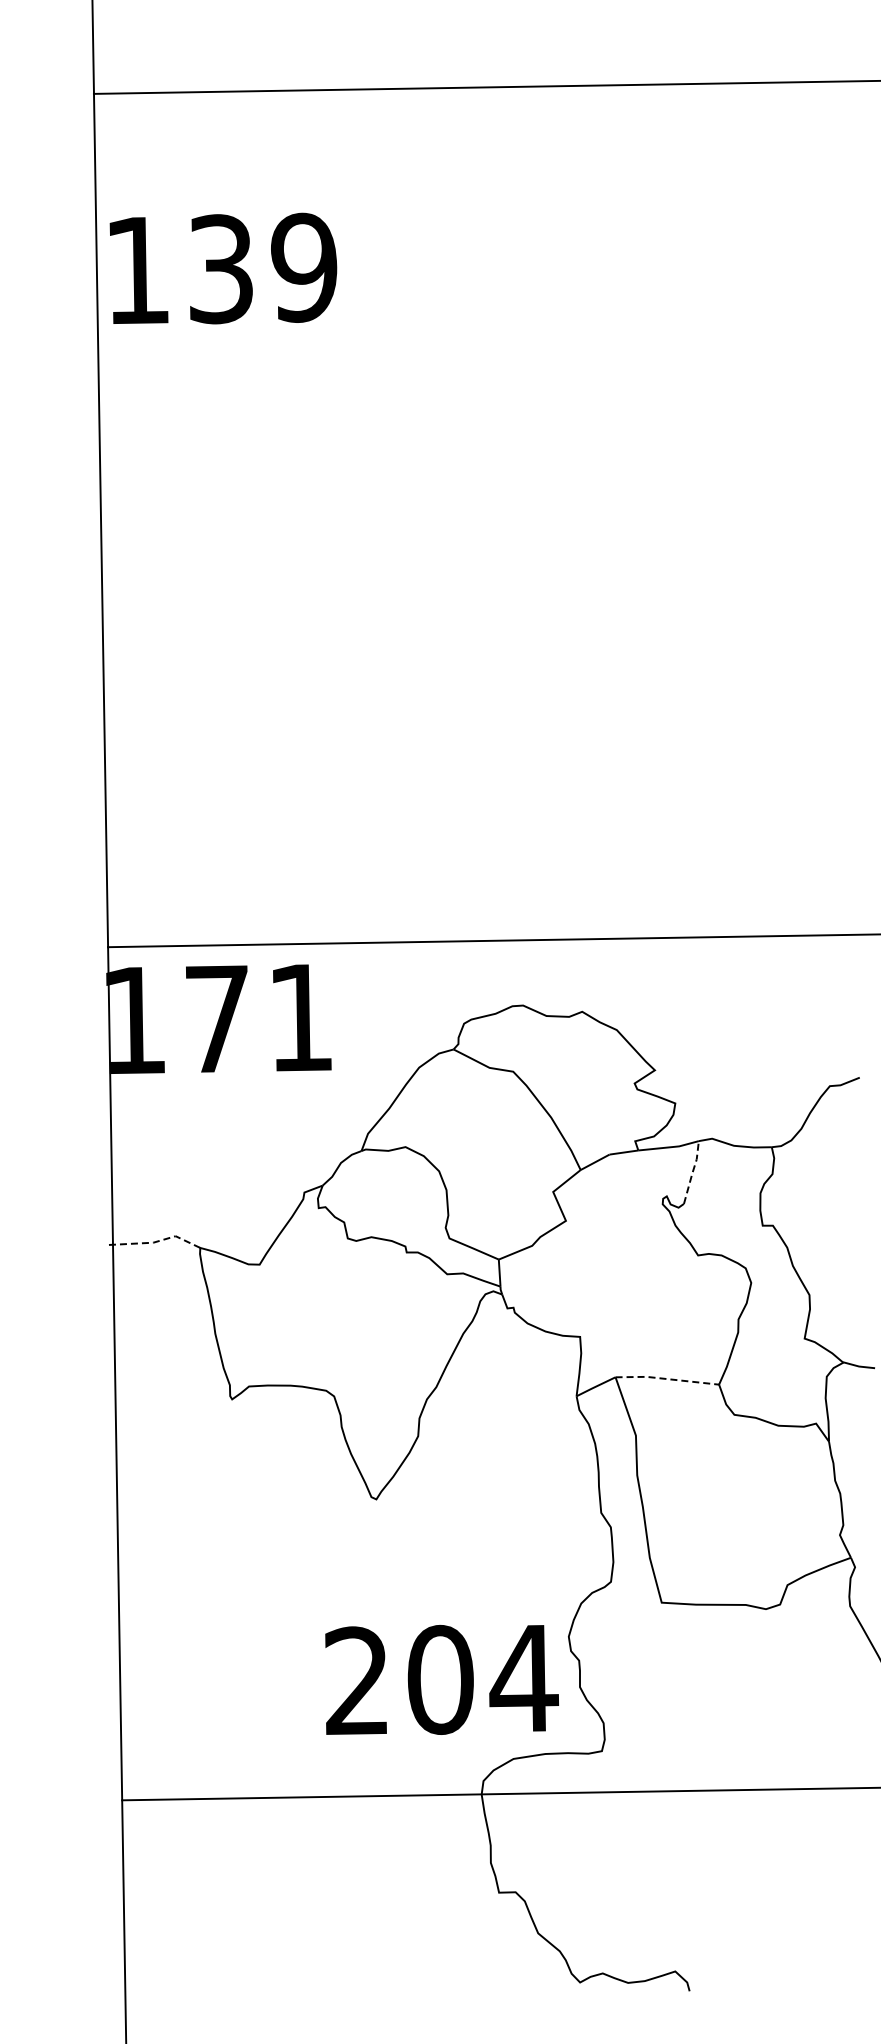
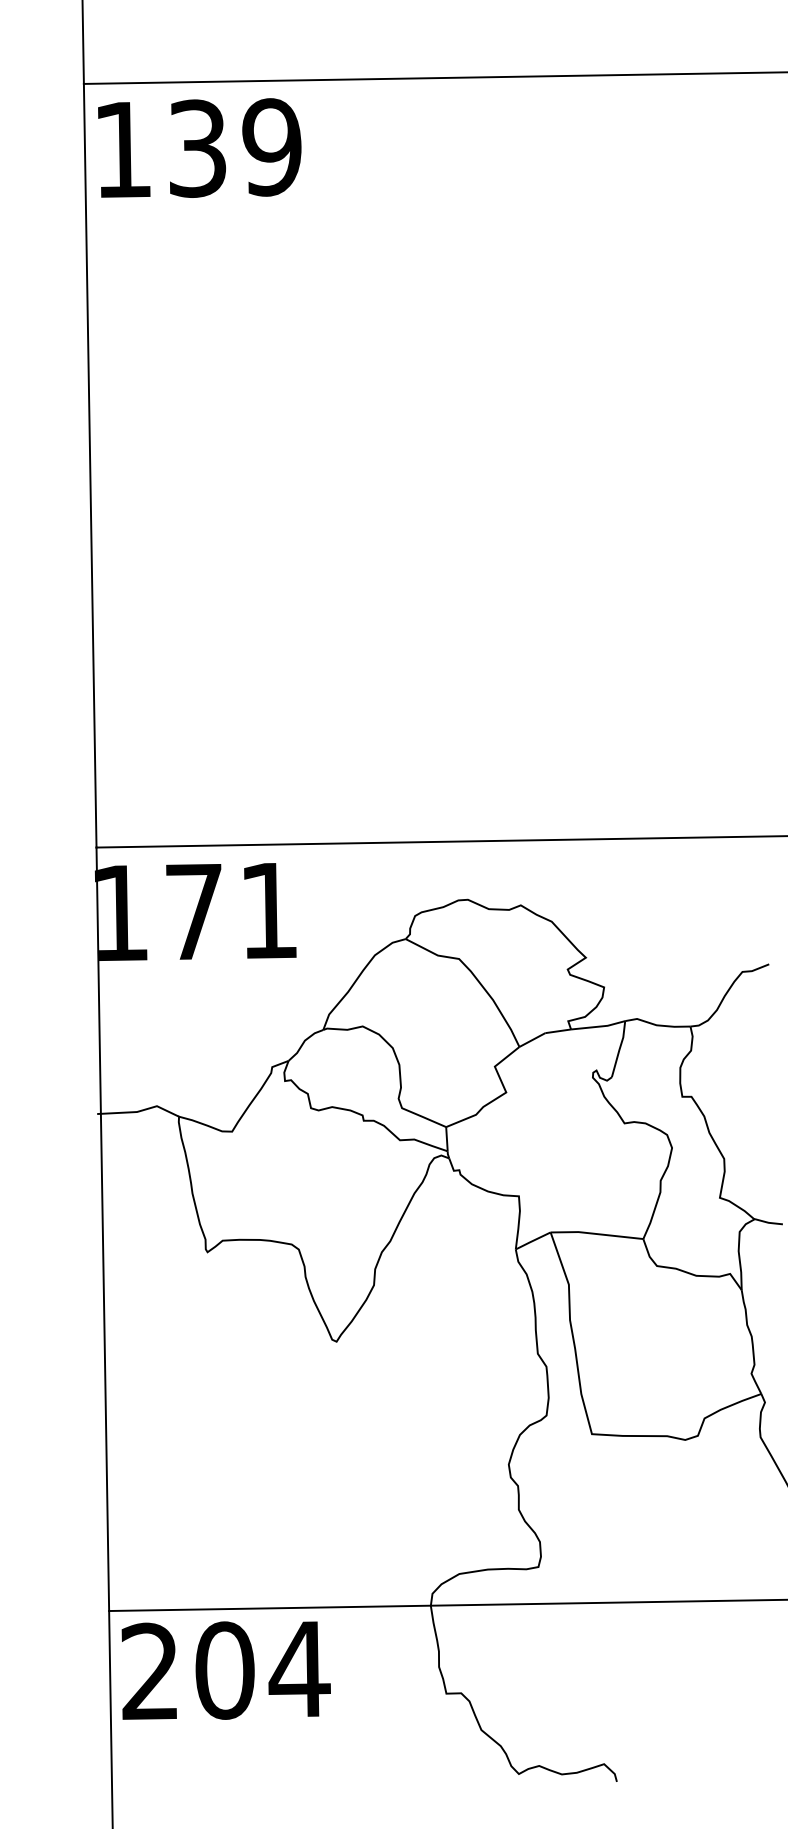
text: (223, 268) -> (199, 148), moved
line: (692, 1172) -> (619, 1049), dashed -> solid
line: (156, 1241) -> (139, 1110), dashed -> solid
line: (666, 1379) -> (596, 1234), dashed -> solid
text: (441, 1679) -> (225, 1670), moved

